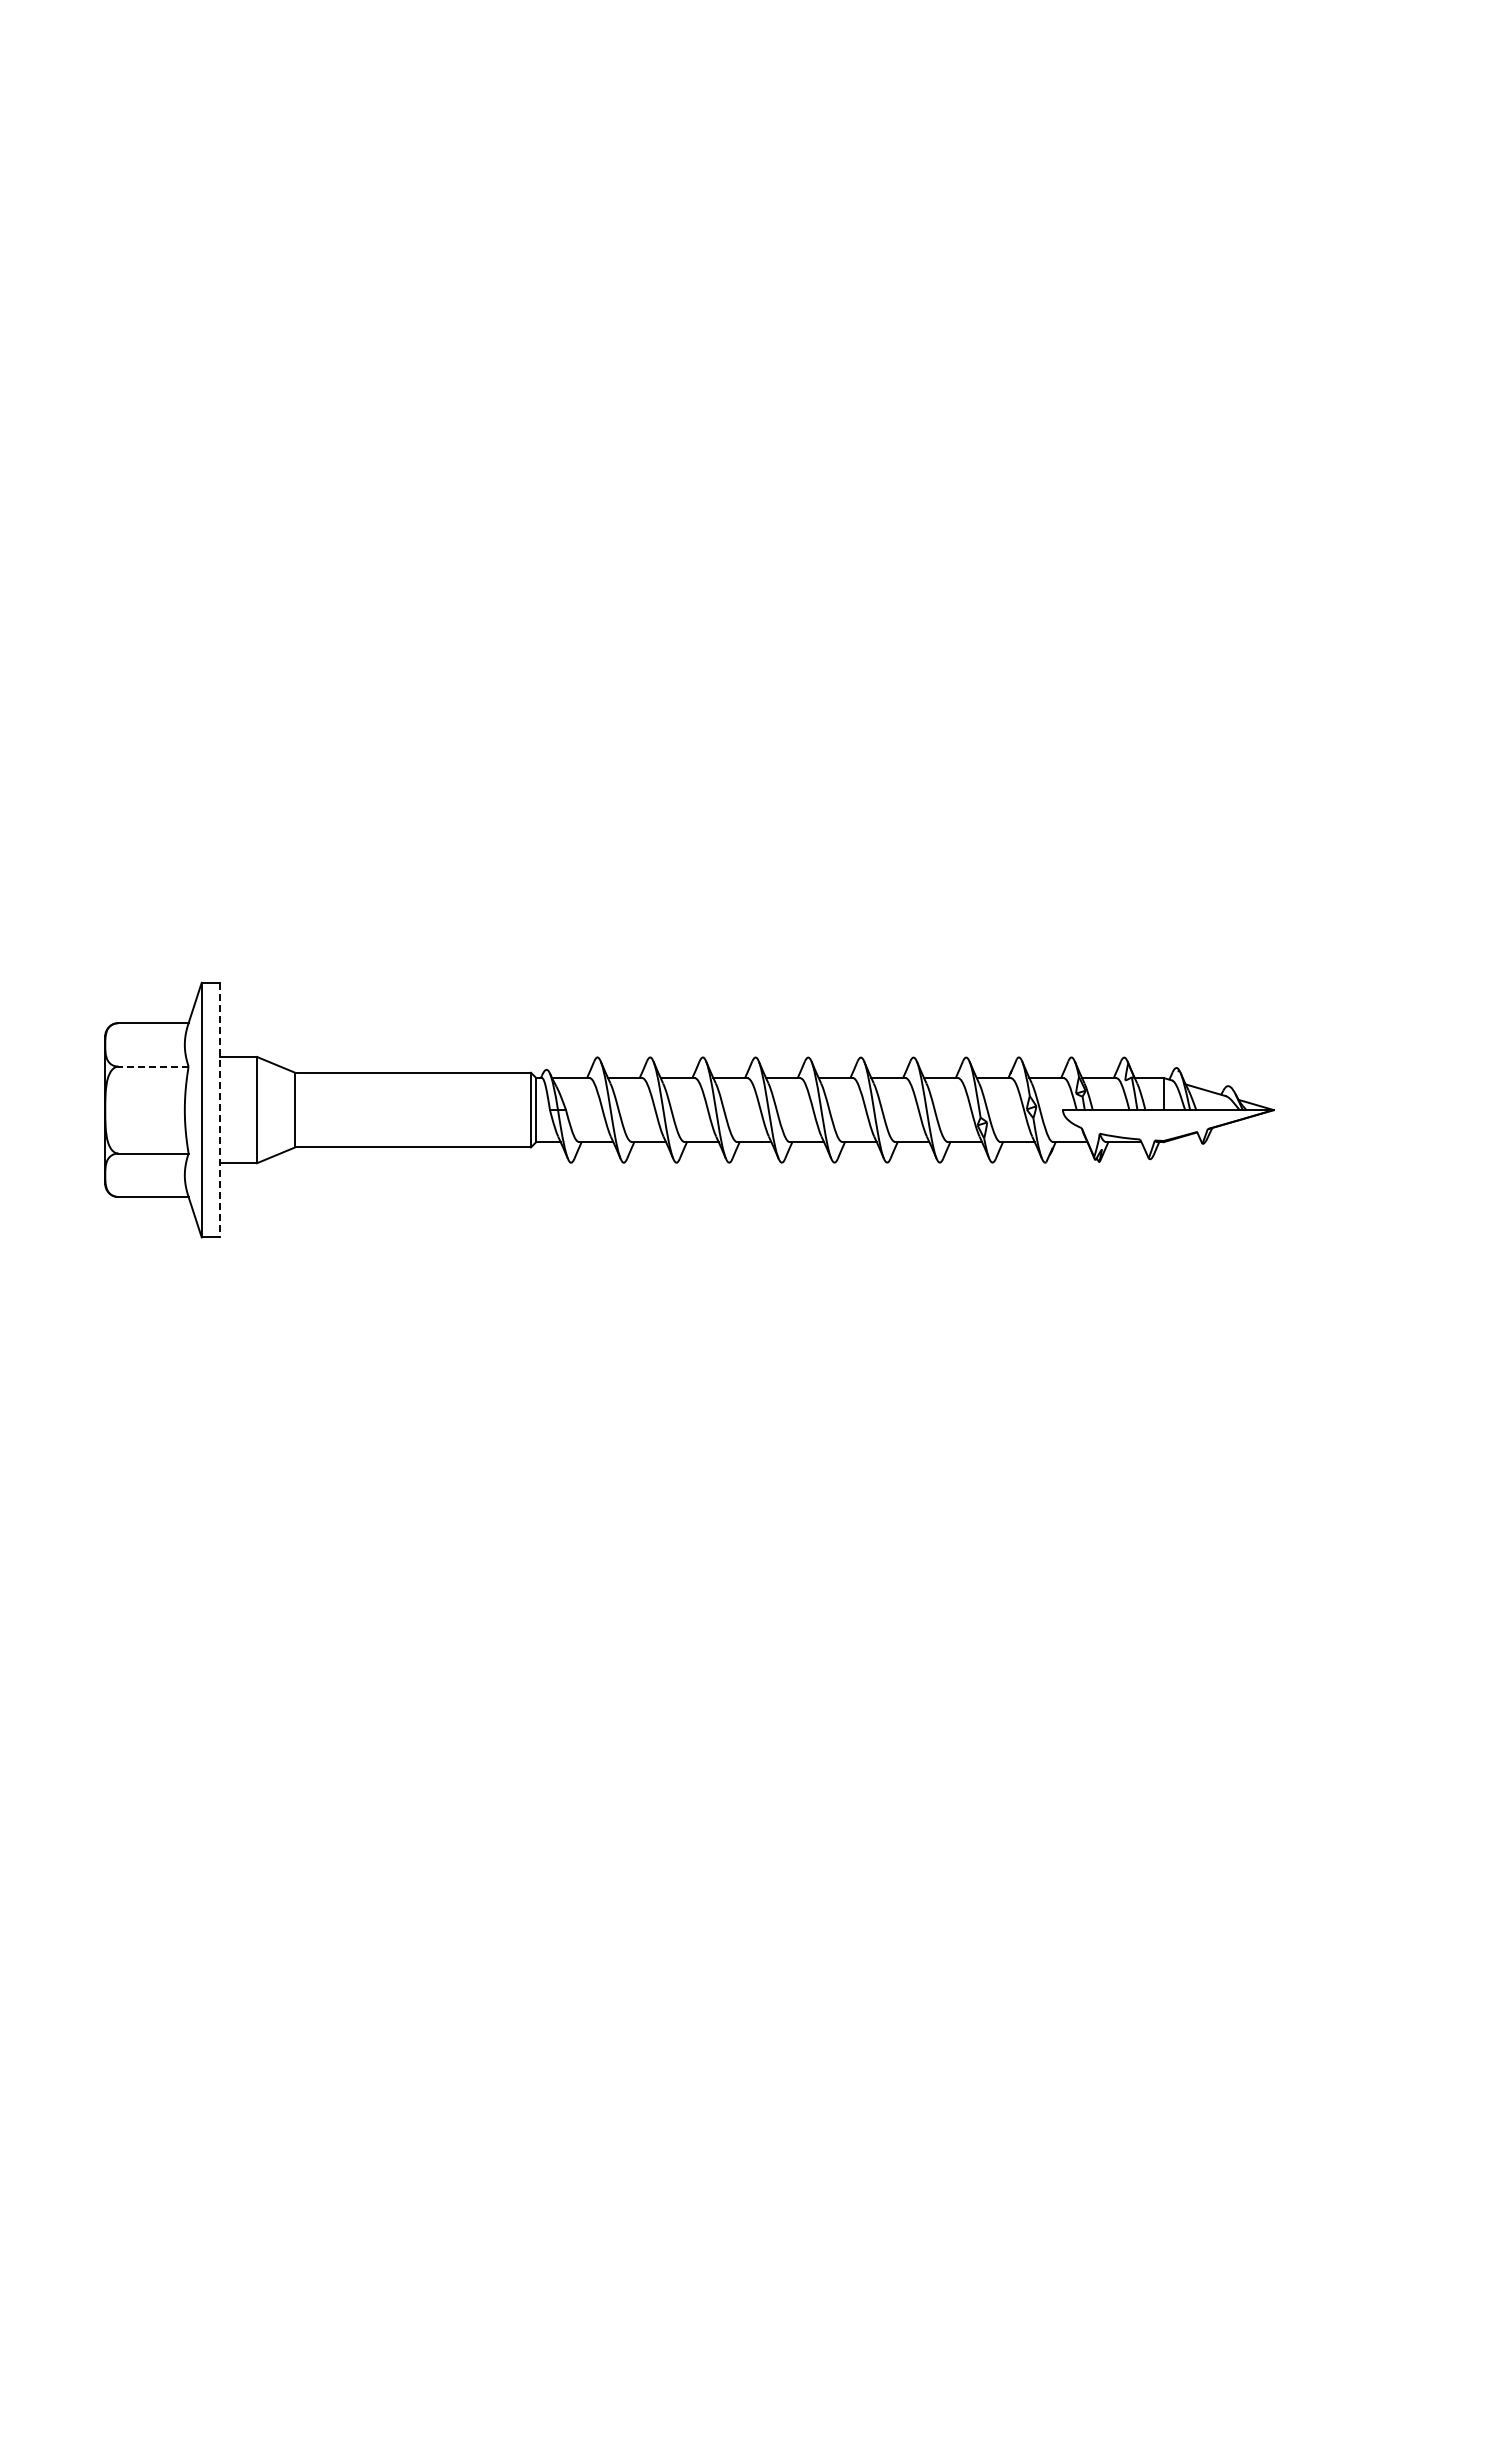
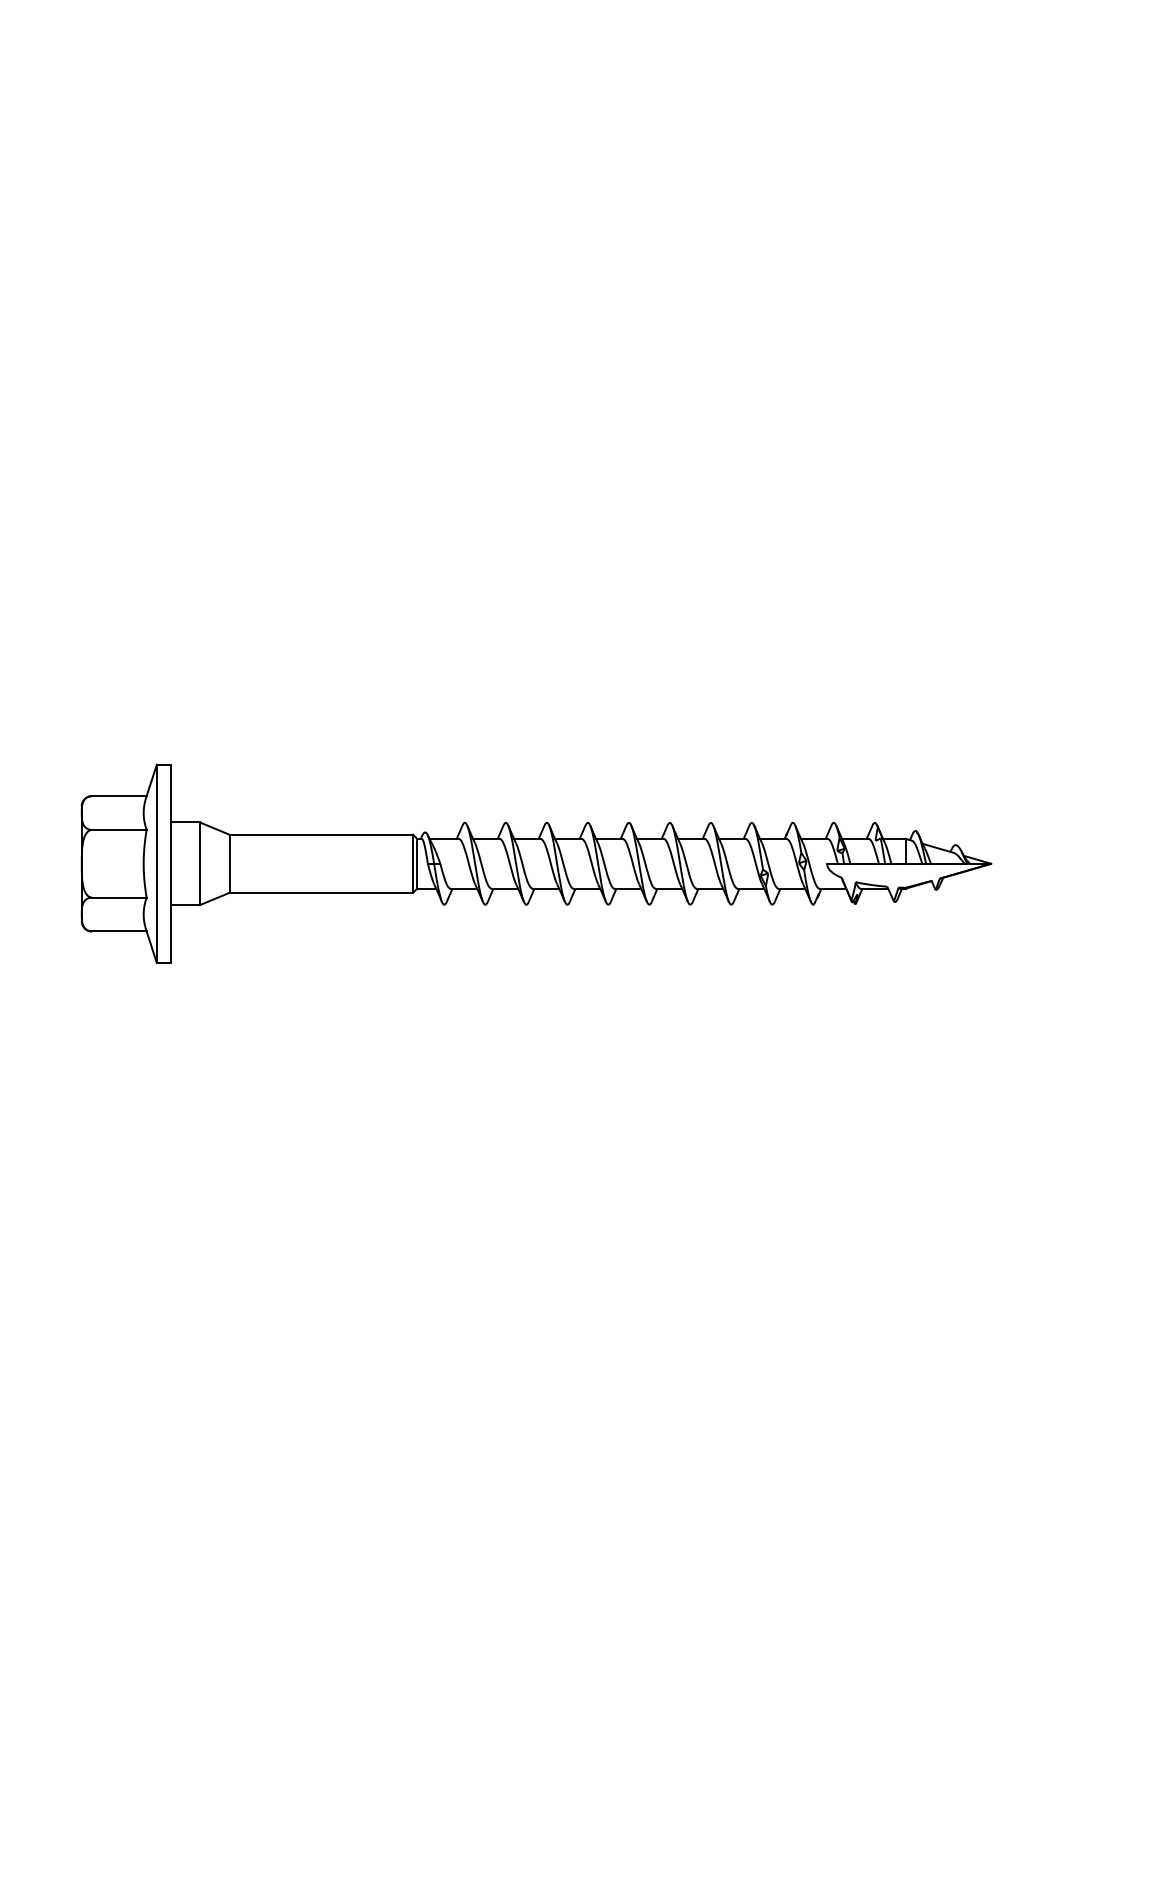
line: (153, 1066) -> (119, 829), dashed -> solid
line: (220, 1110) -> (171, 864), dashed -> solid

